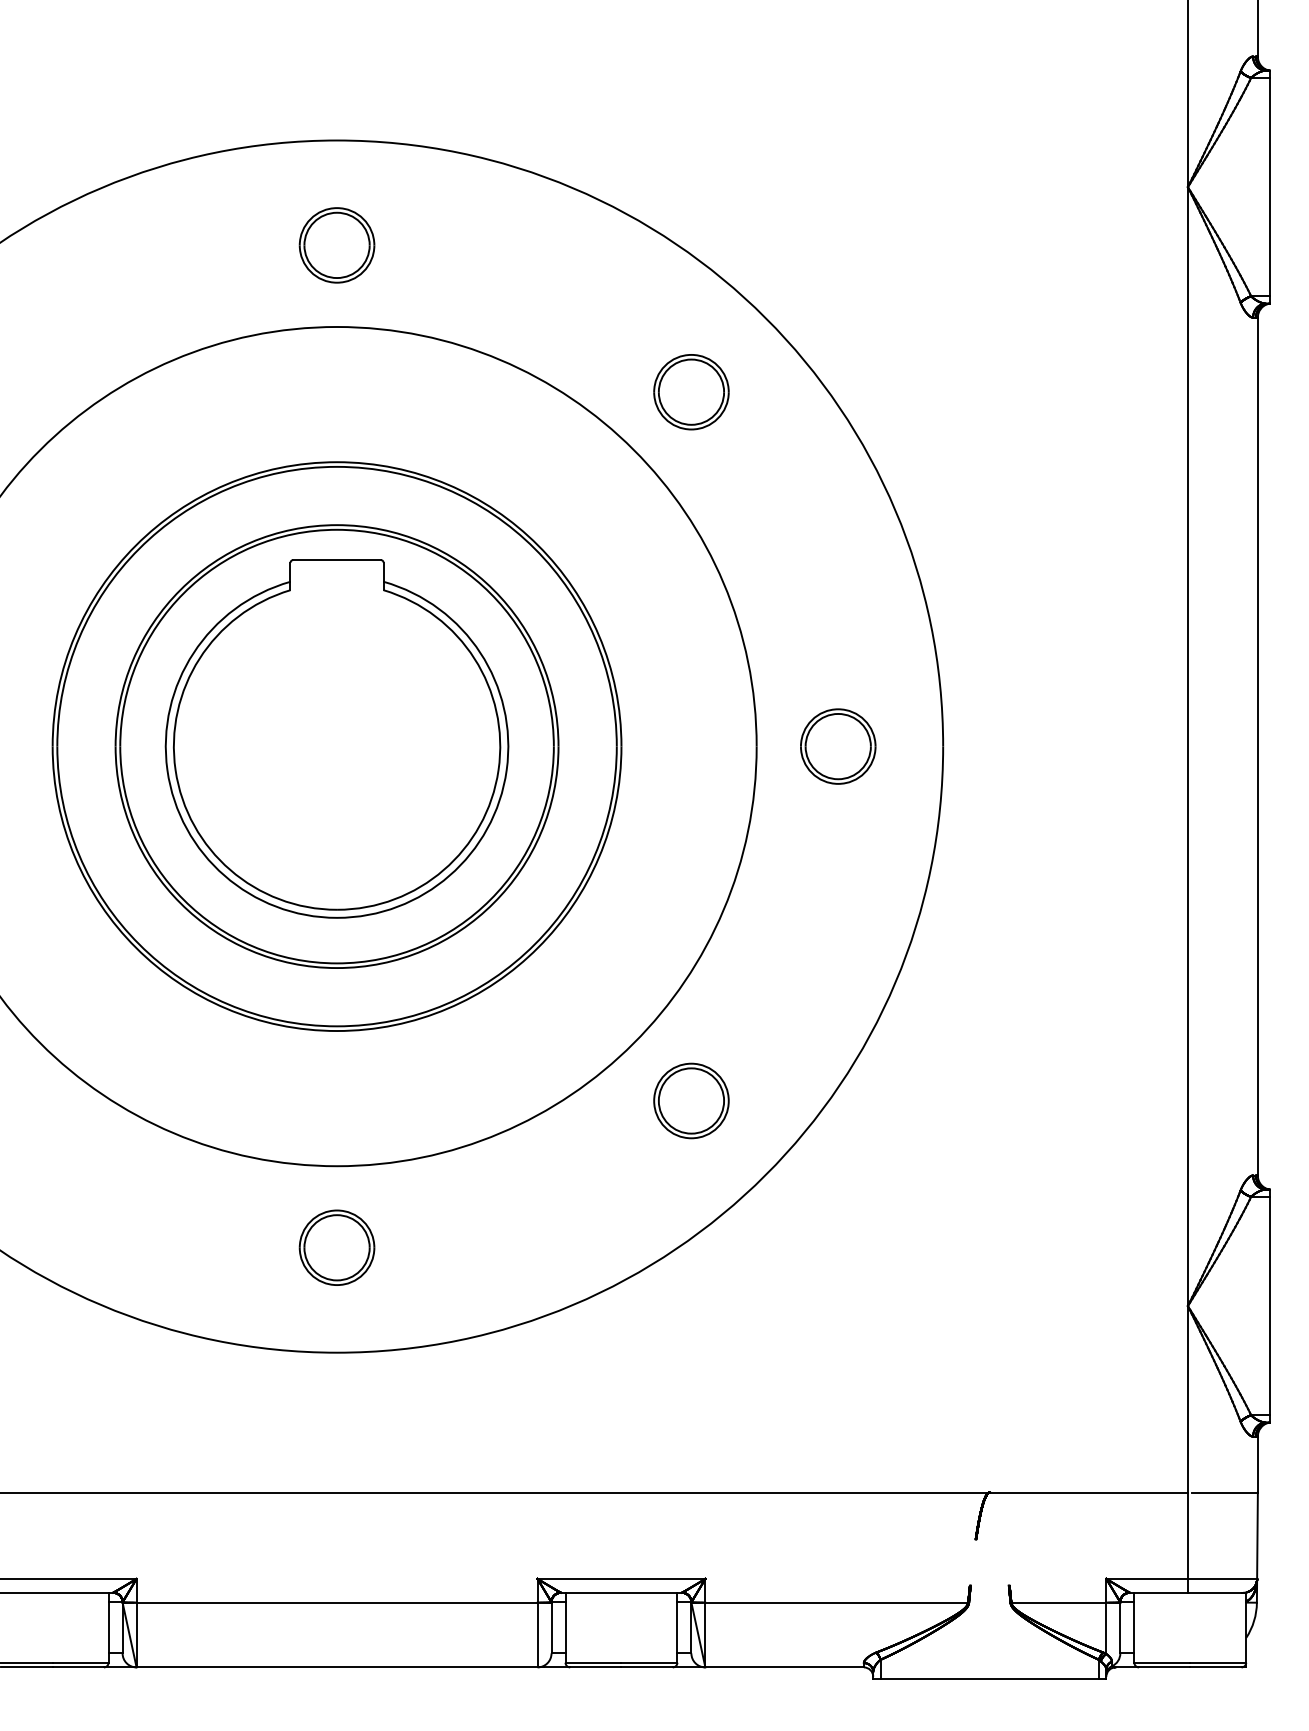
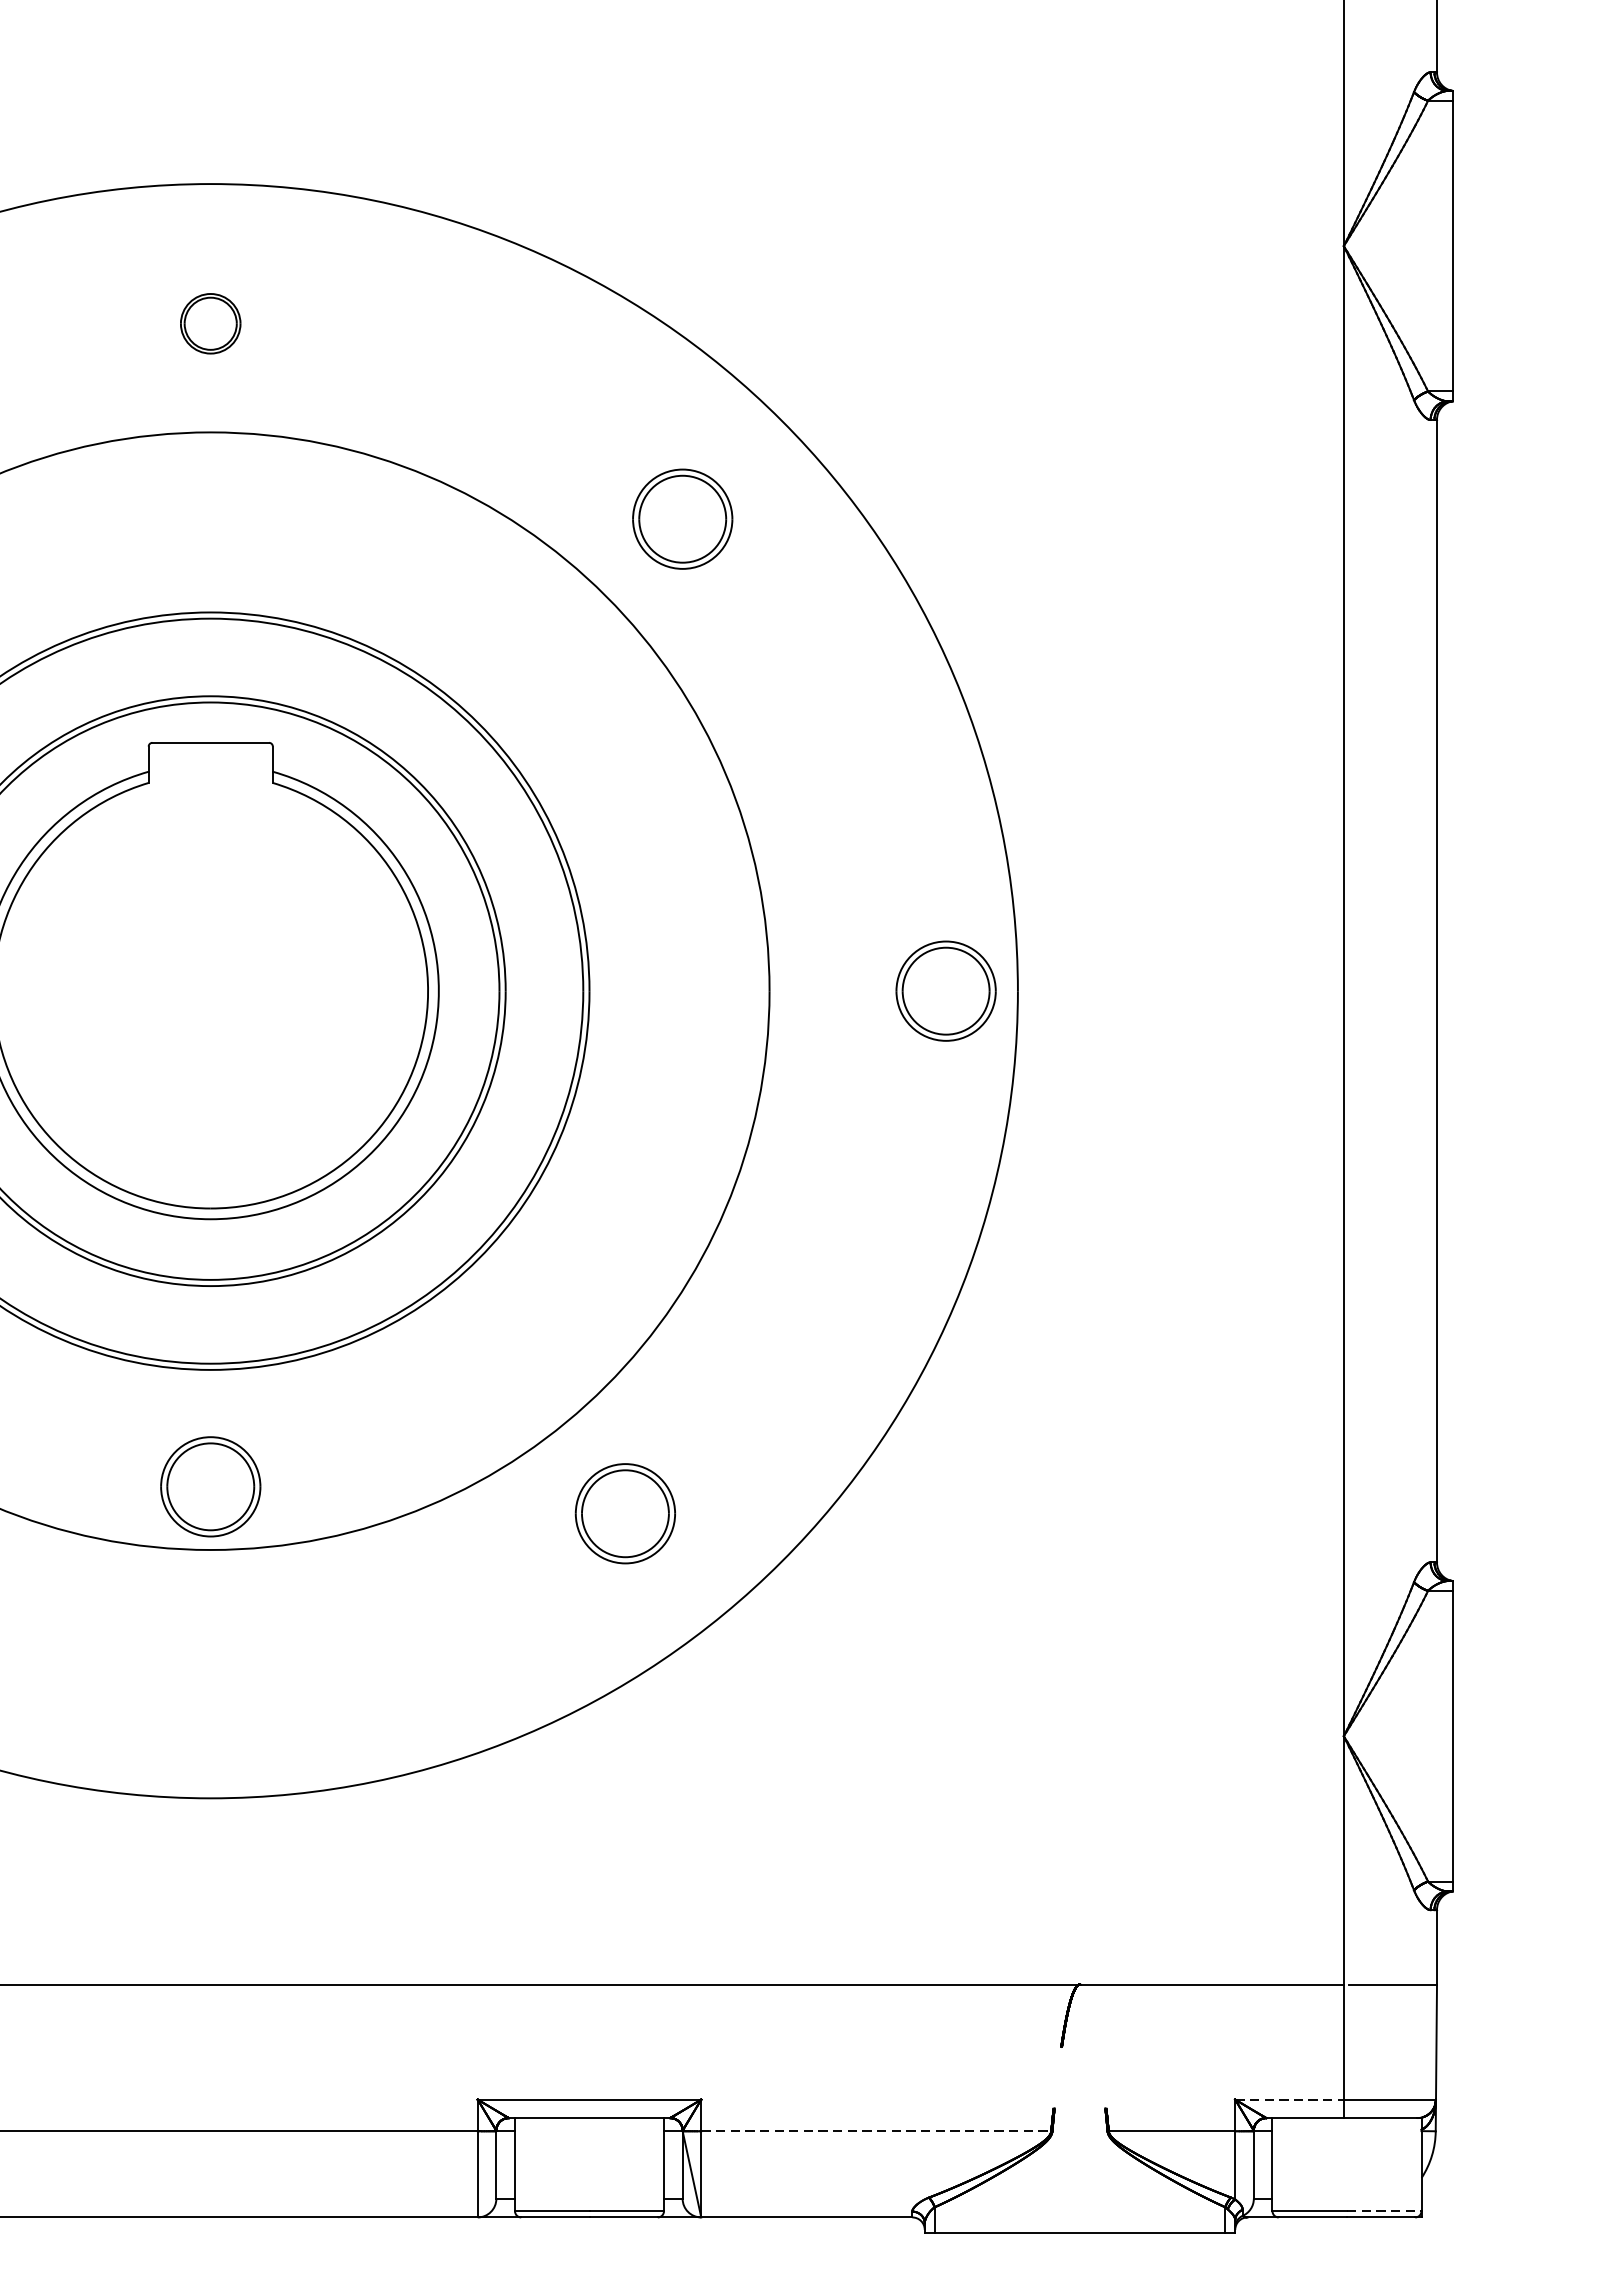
part: (336, 245) -> (210, 323), size x0.6
part: (838, 746) -> (946, 991), moved
part: (691, 1100) -> (625, 1513), moved
part: (336, 1247) -> (210, 1486), moved
line: (1147, 1578) -> (1290, 2099), solid -> dashed
line: (837, 1602) -> (877, 2130), solid -> dashed
line: (1218, 1662) -> (1384, 2210), solid -> dashed

